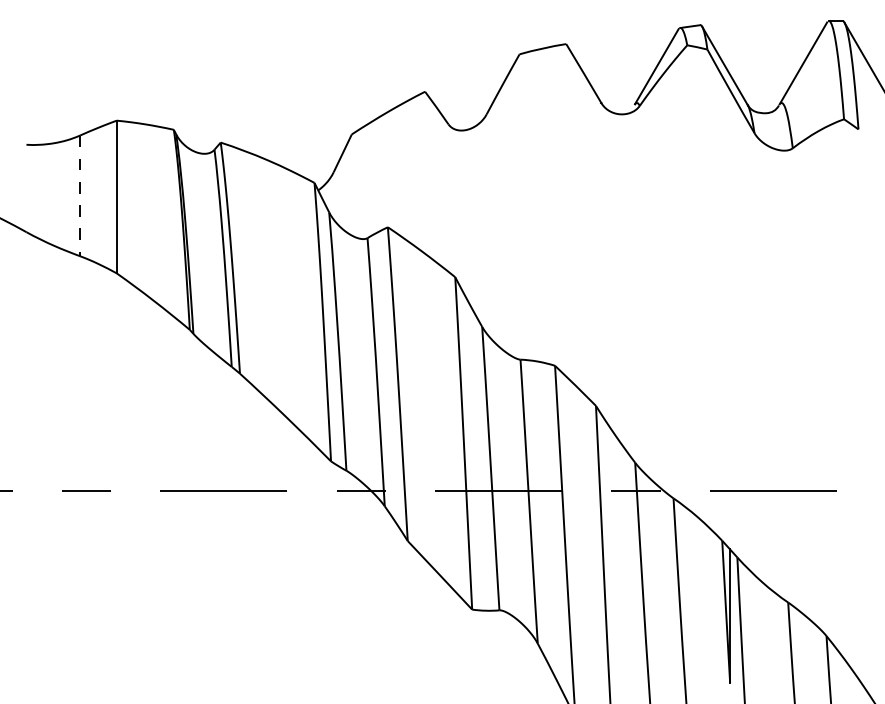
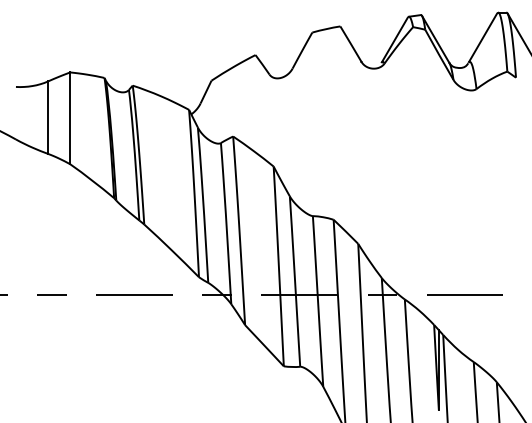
line: (80, 197) -> (48, 118), dashed -> solid

